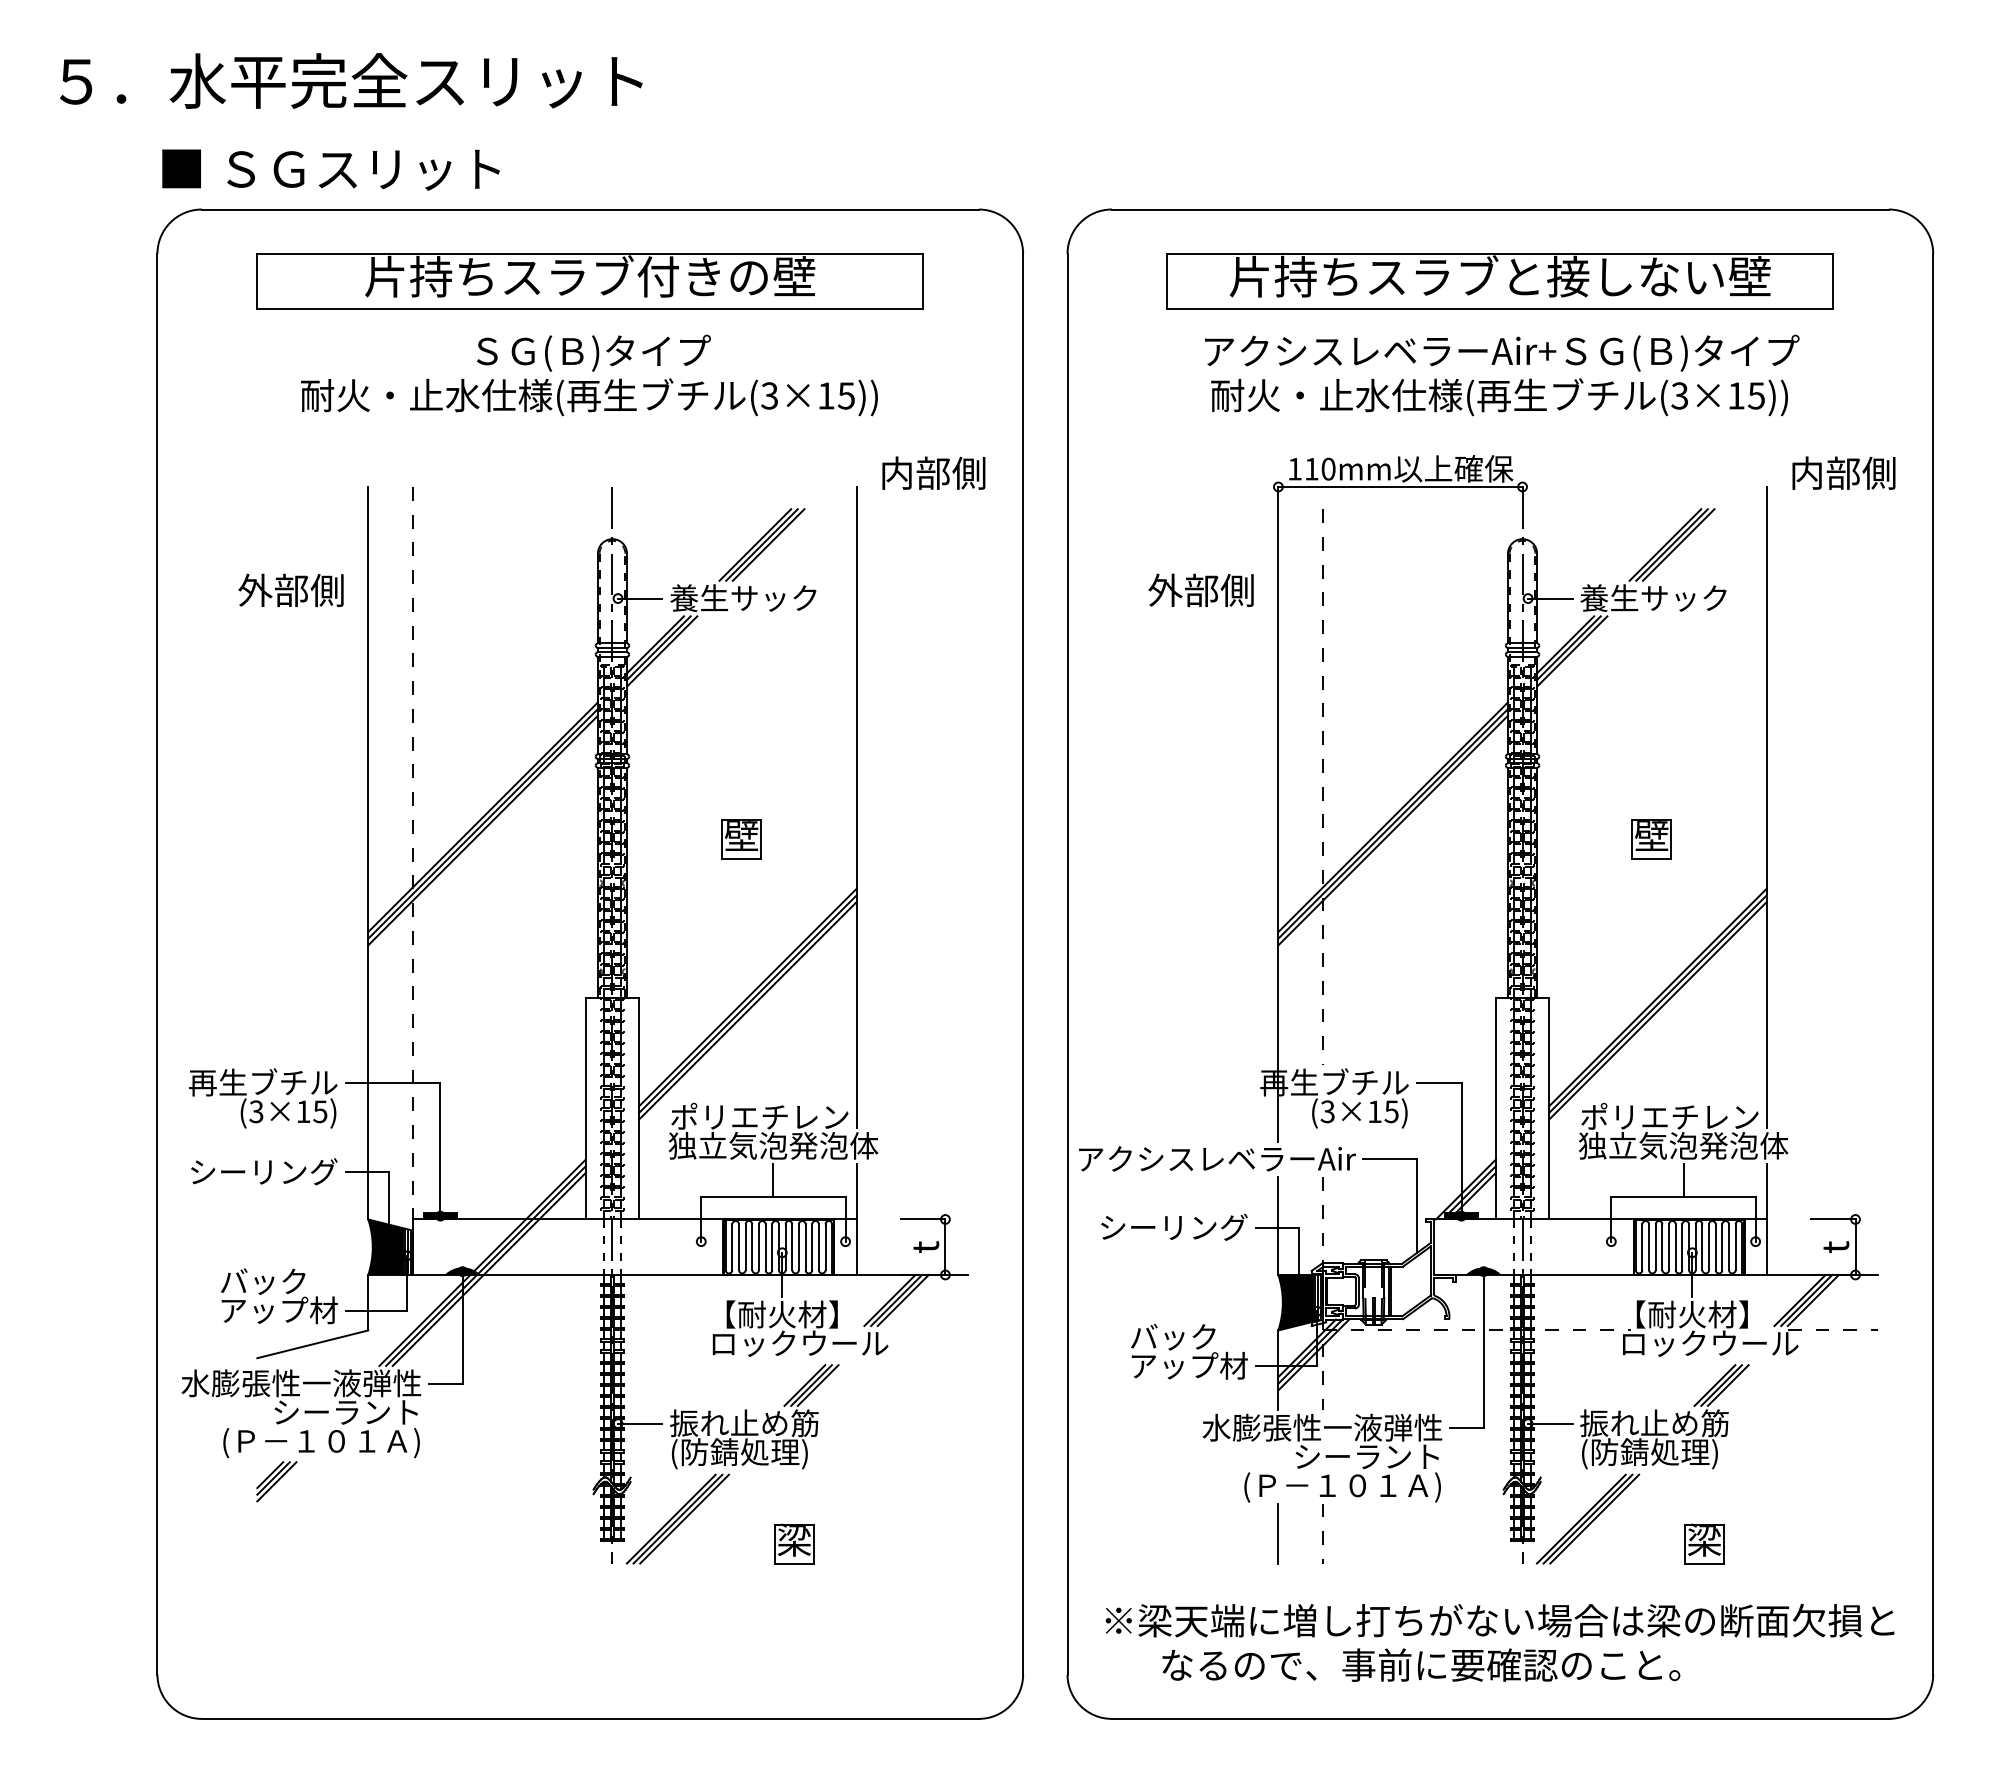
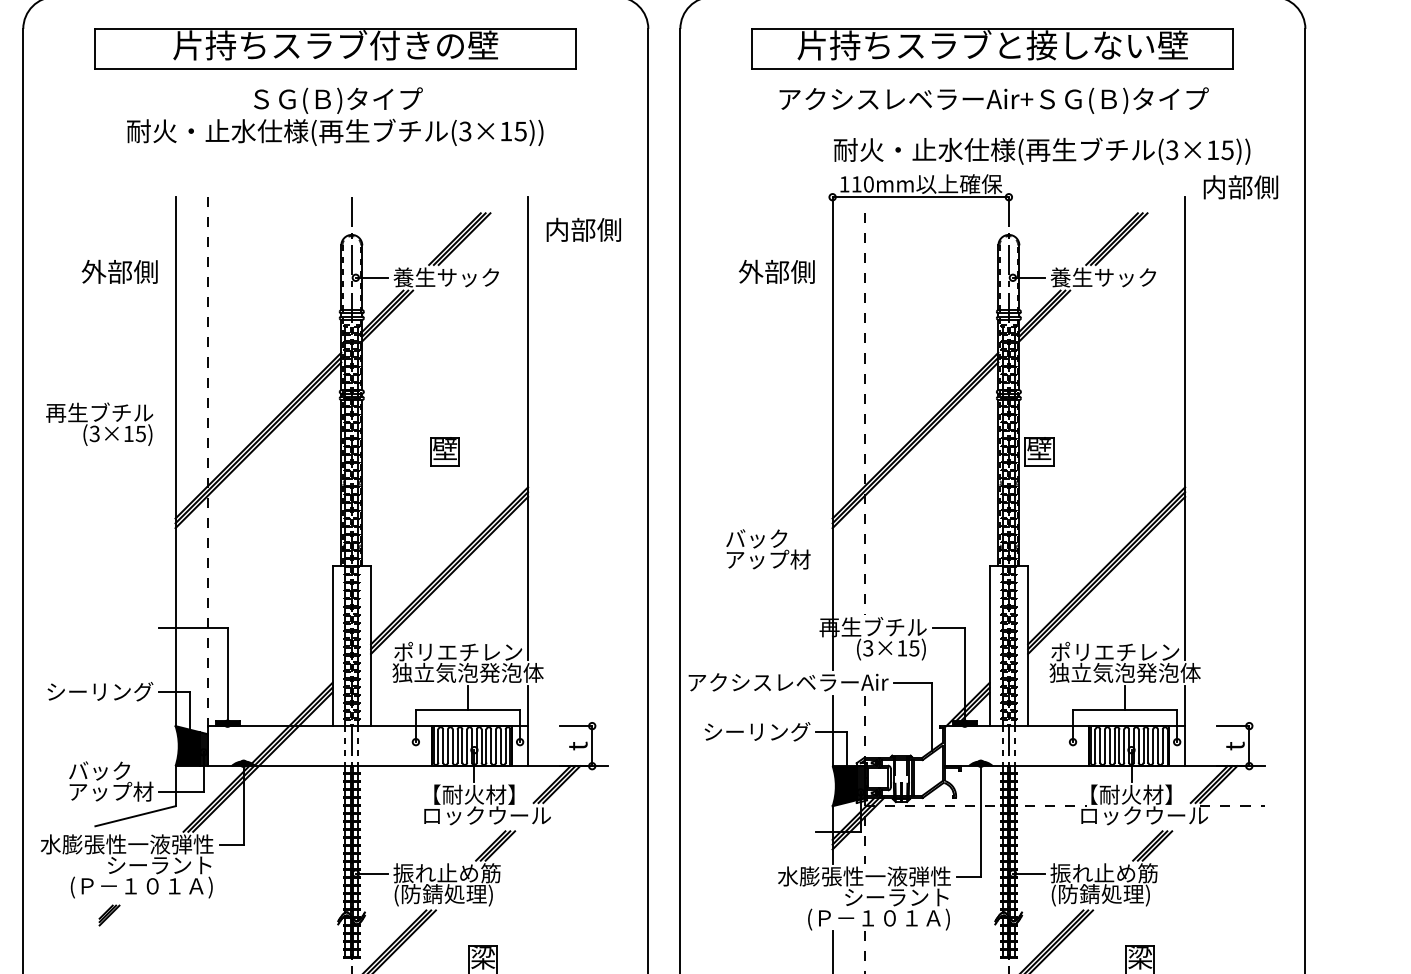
text: (1499, 397) -> (1042, 151), moved
text: (933, 472) -> (583, 229), moved
part: (1651, 839) -> (1039, 451), moved
text: (263, 1098) -> (99, 424), moved
text: (1189, 1351) -> (768, 549), moved
part: (276, 1481) -> (109, 915), size x0.7

